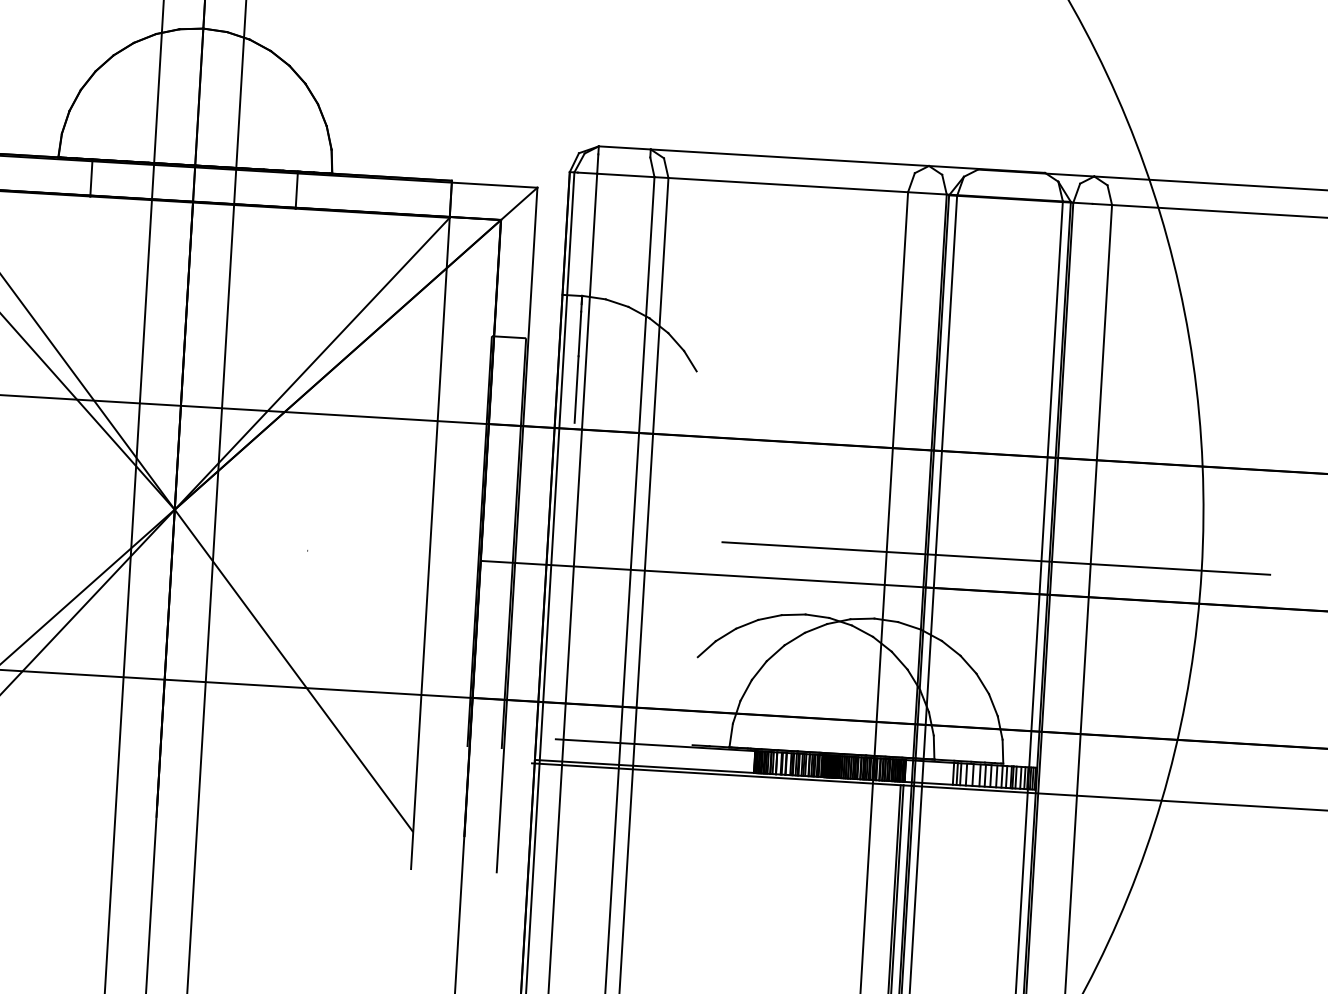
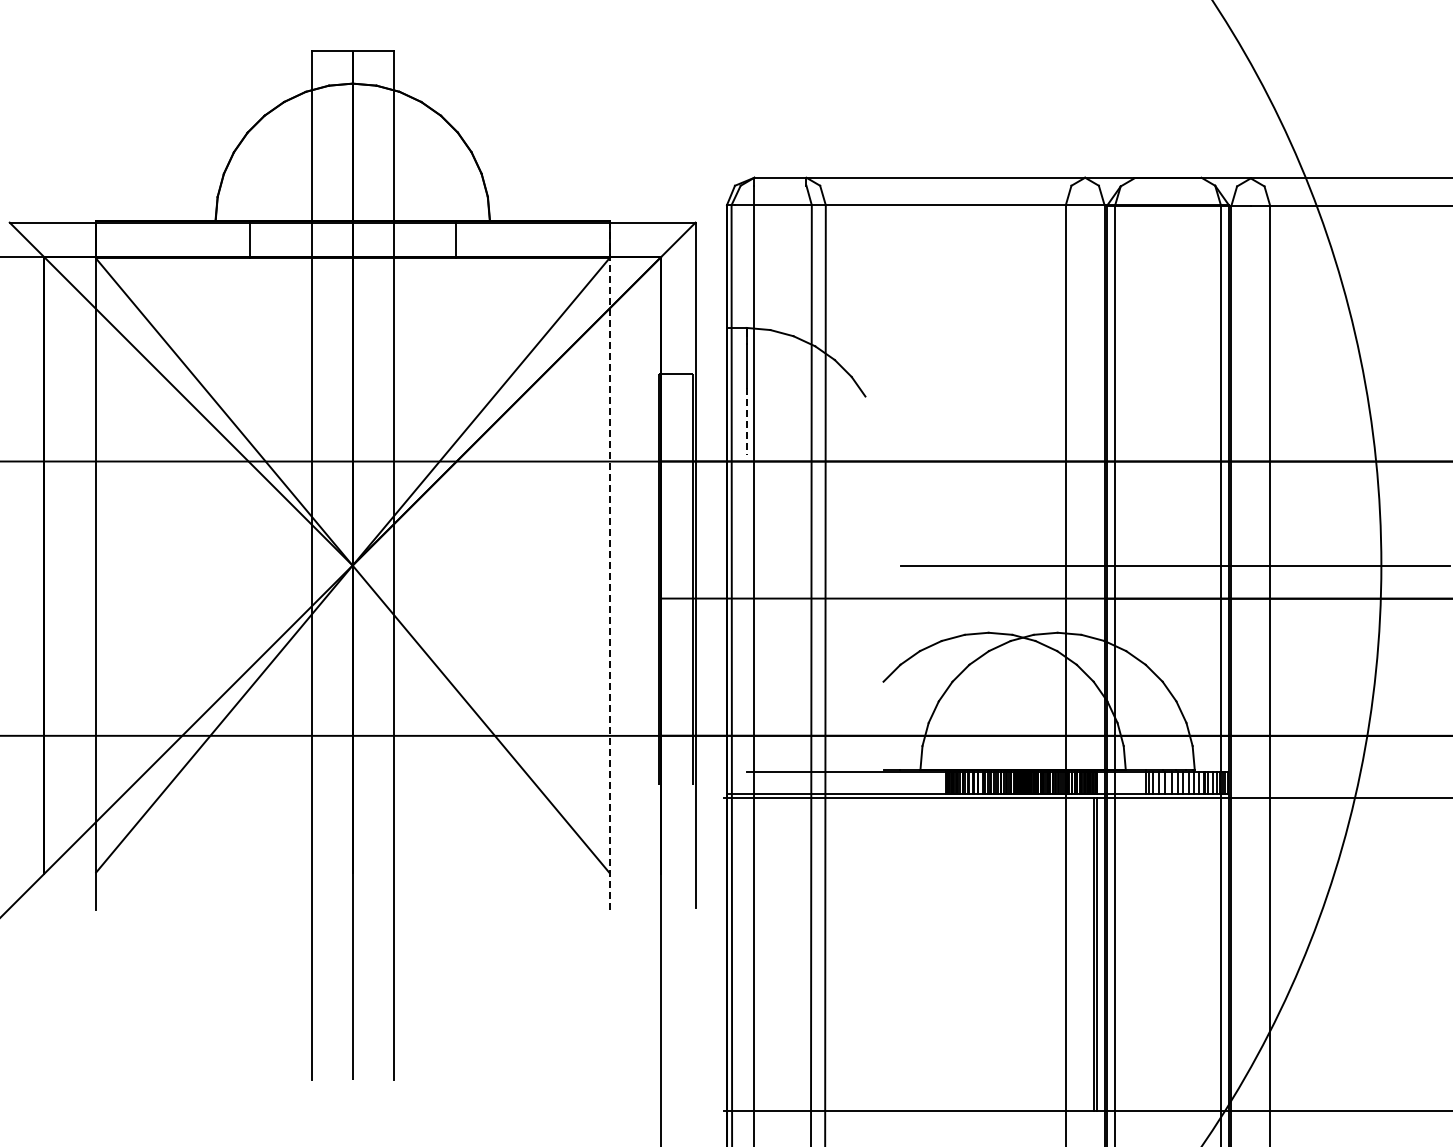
line: (576, 390) -> (746, 422), solid -> dashed
line: (431, 524) -> (609, 565), solid -> dashed

